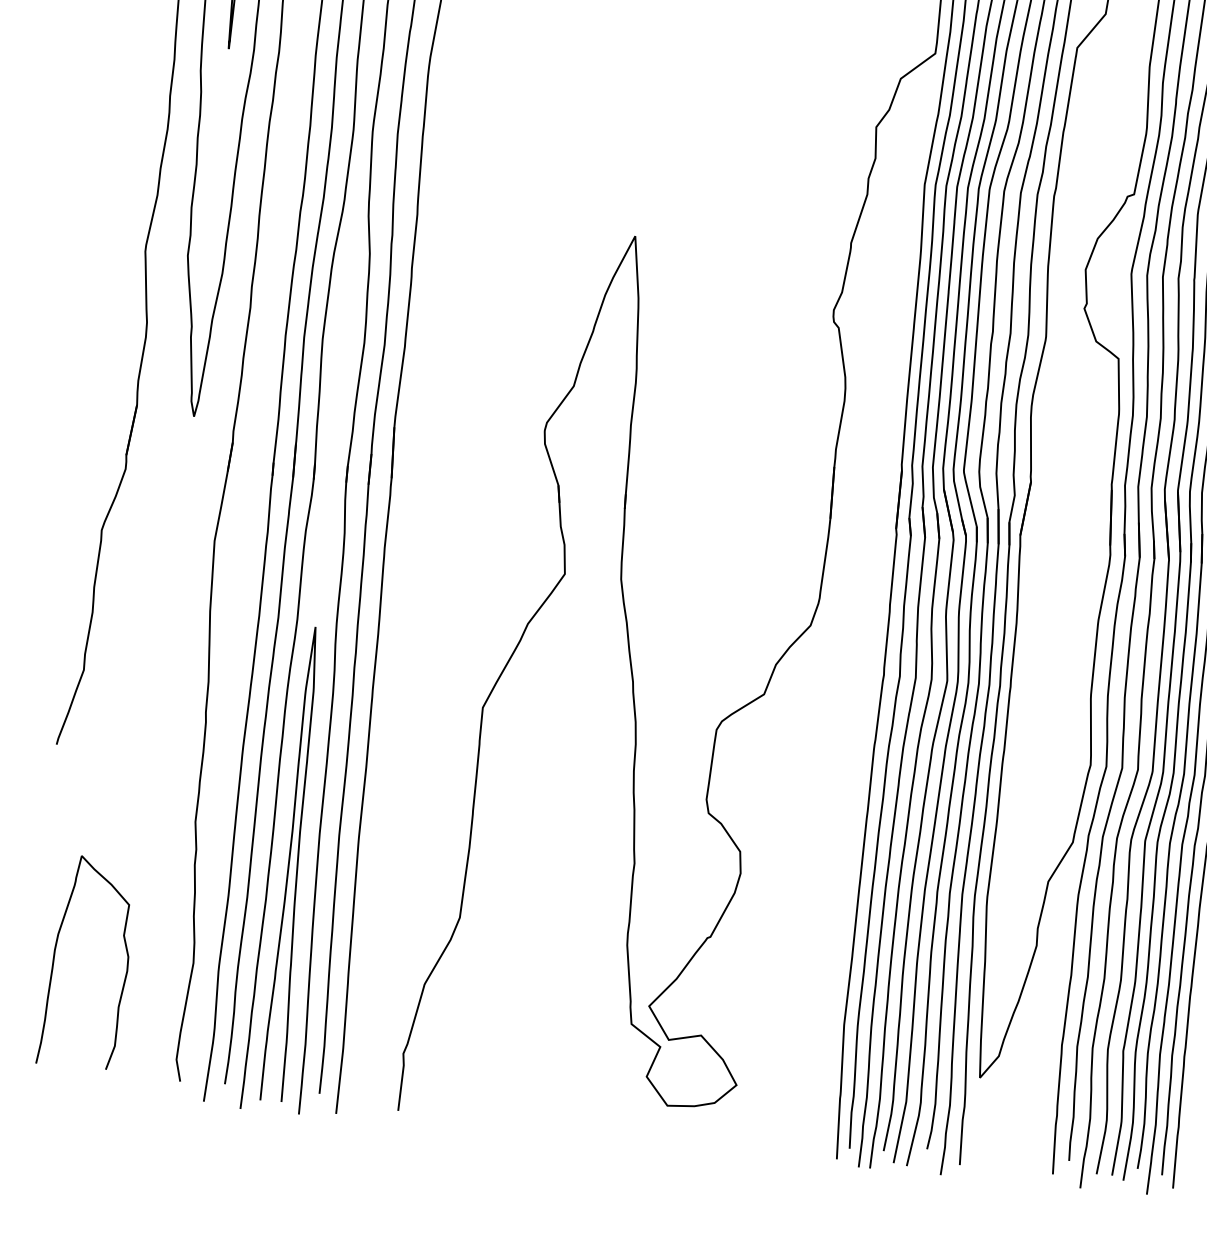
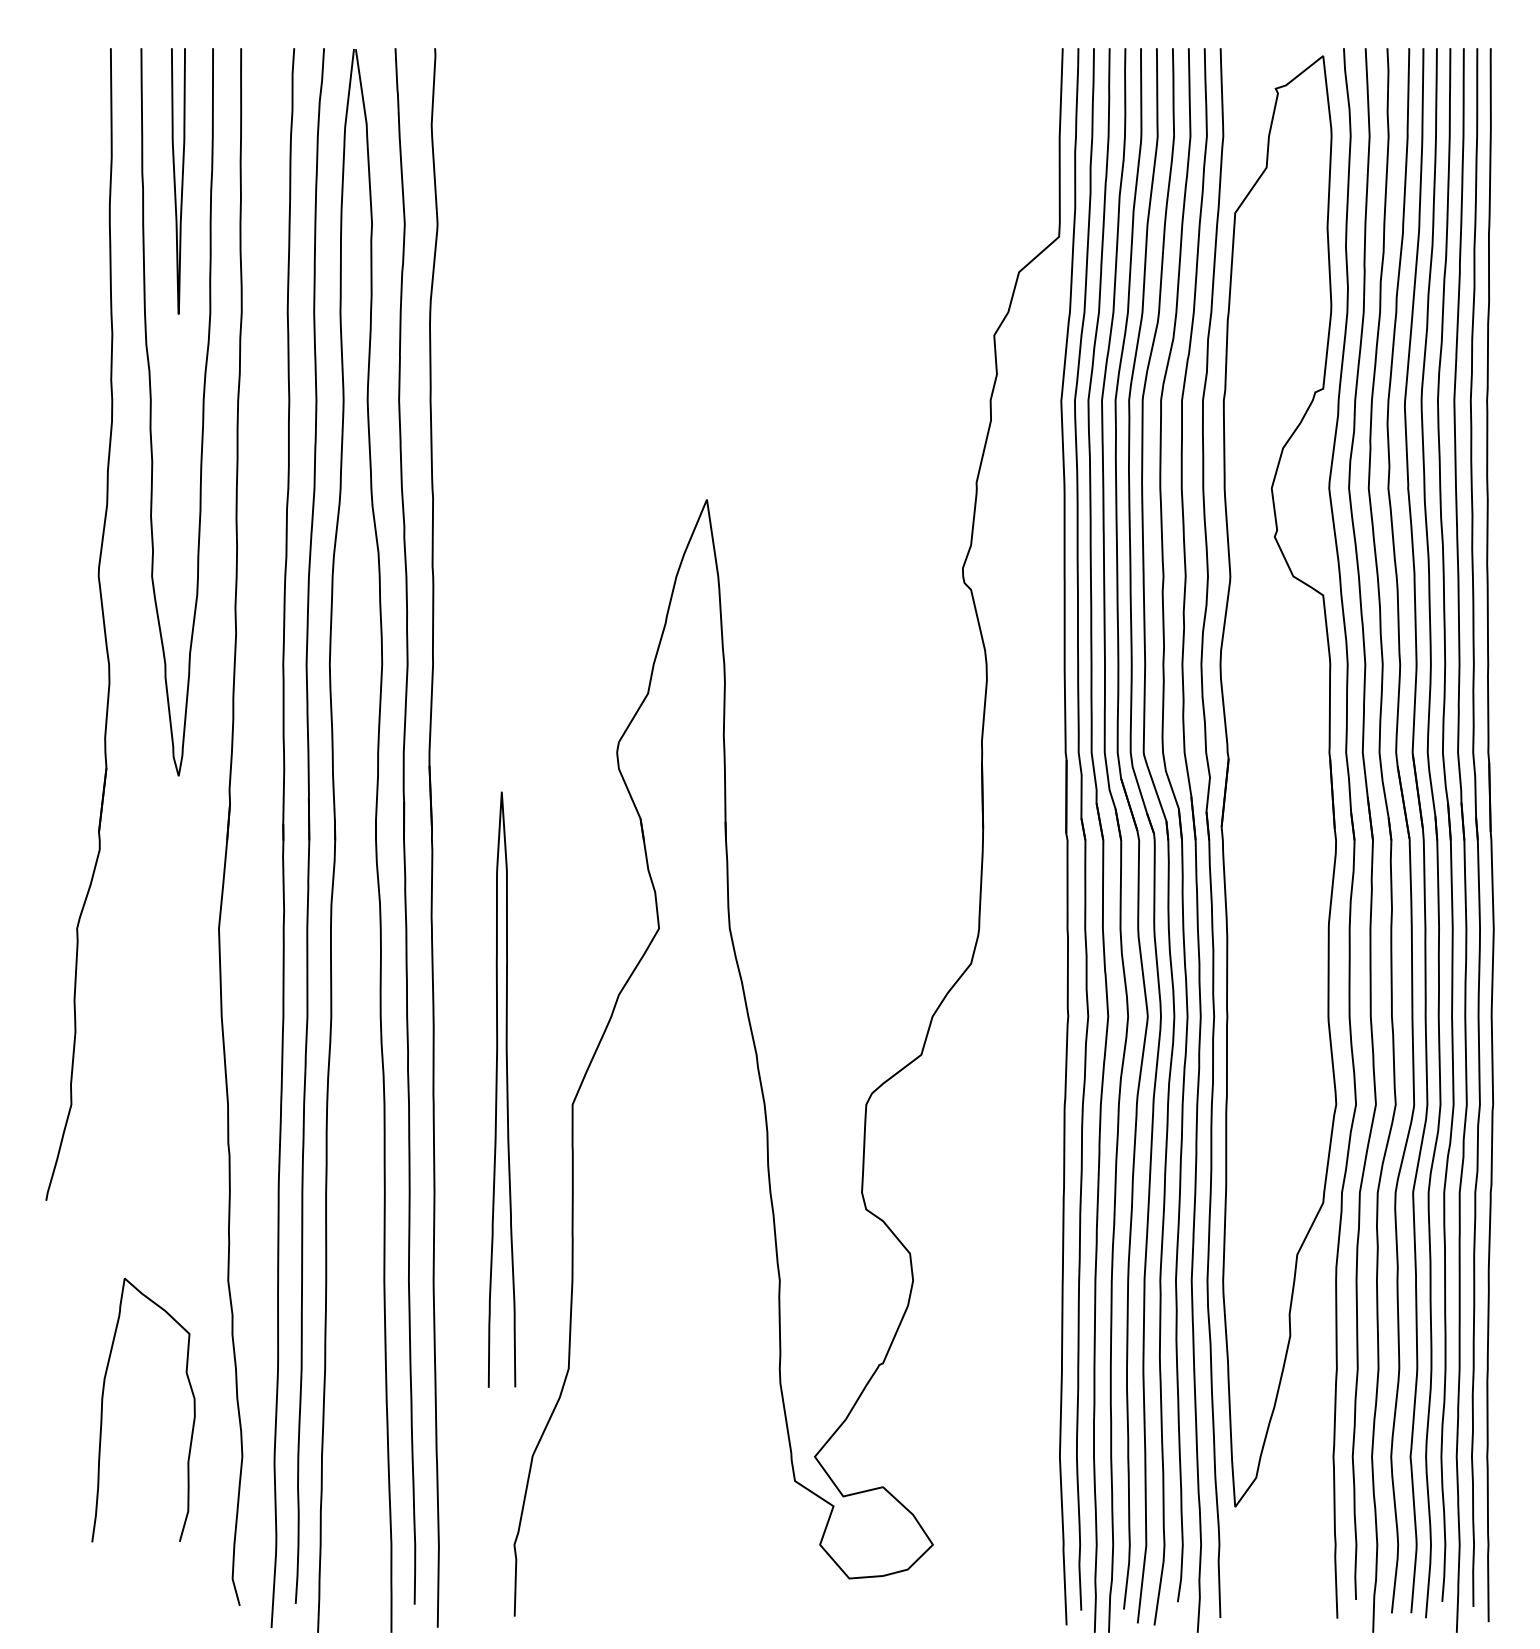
curve: (289, 863) -> (497, 1089), moved
curve: (55, 952) -> (103, 1401), moved

